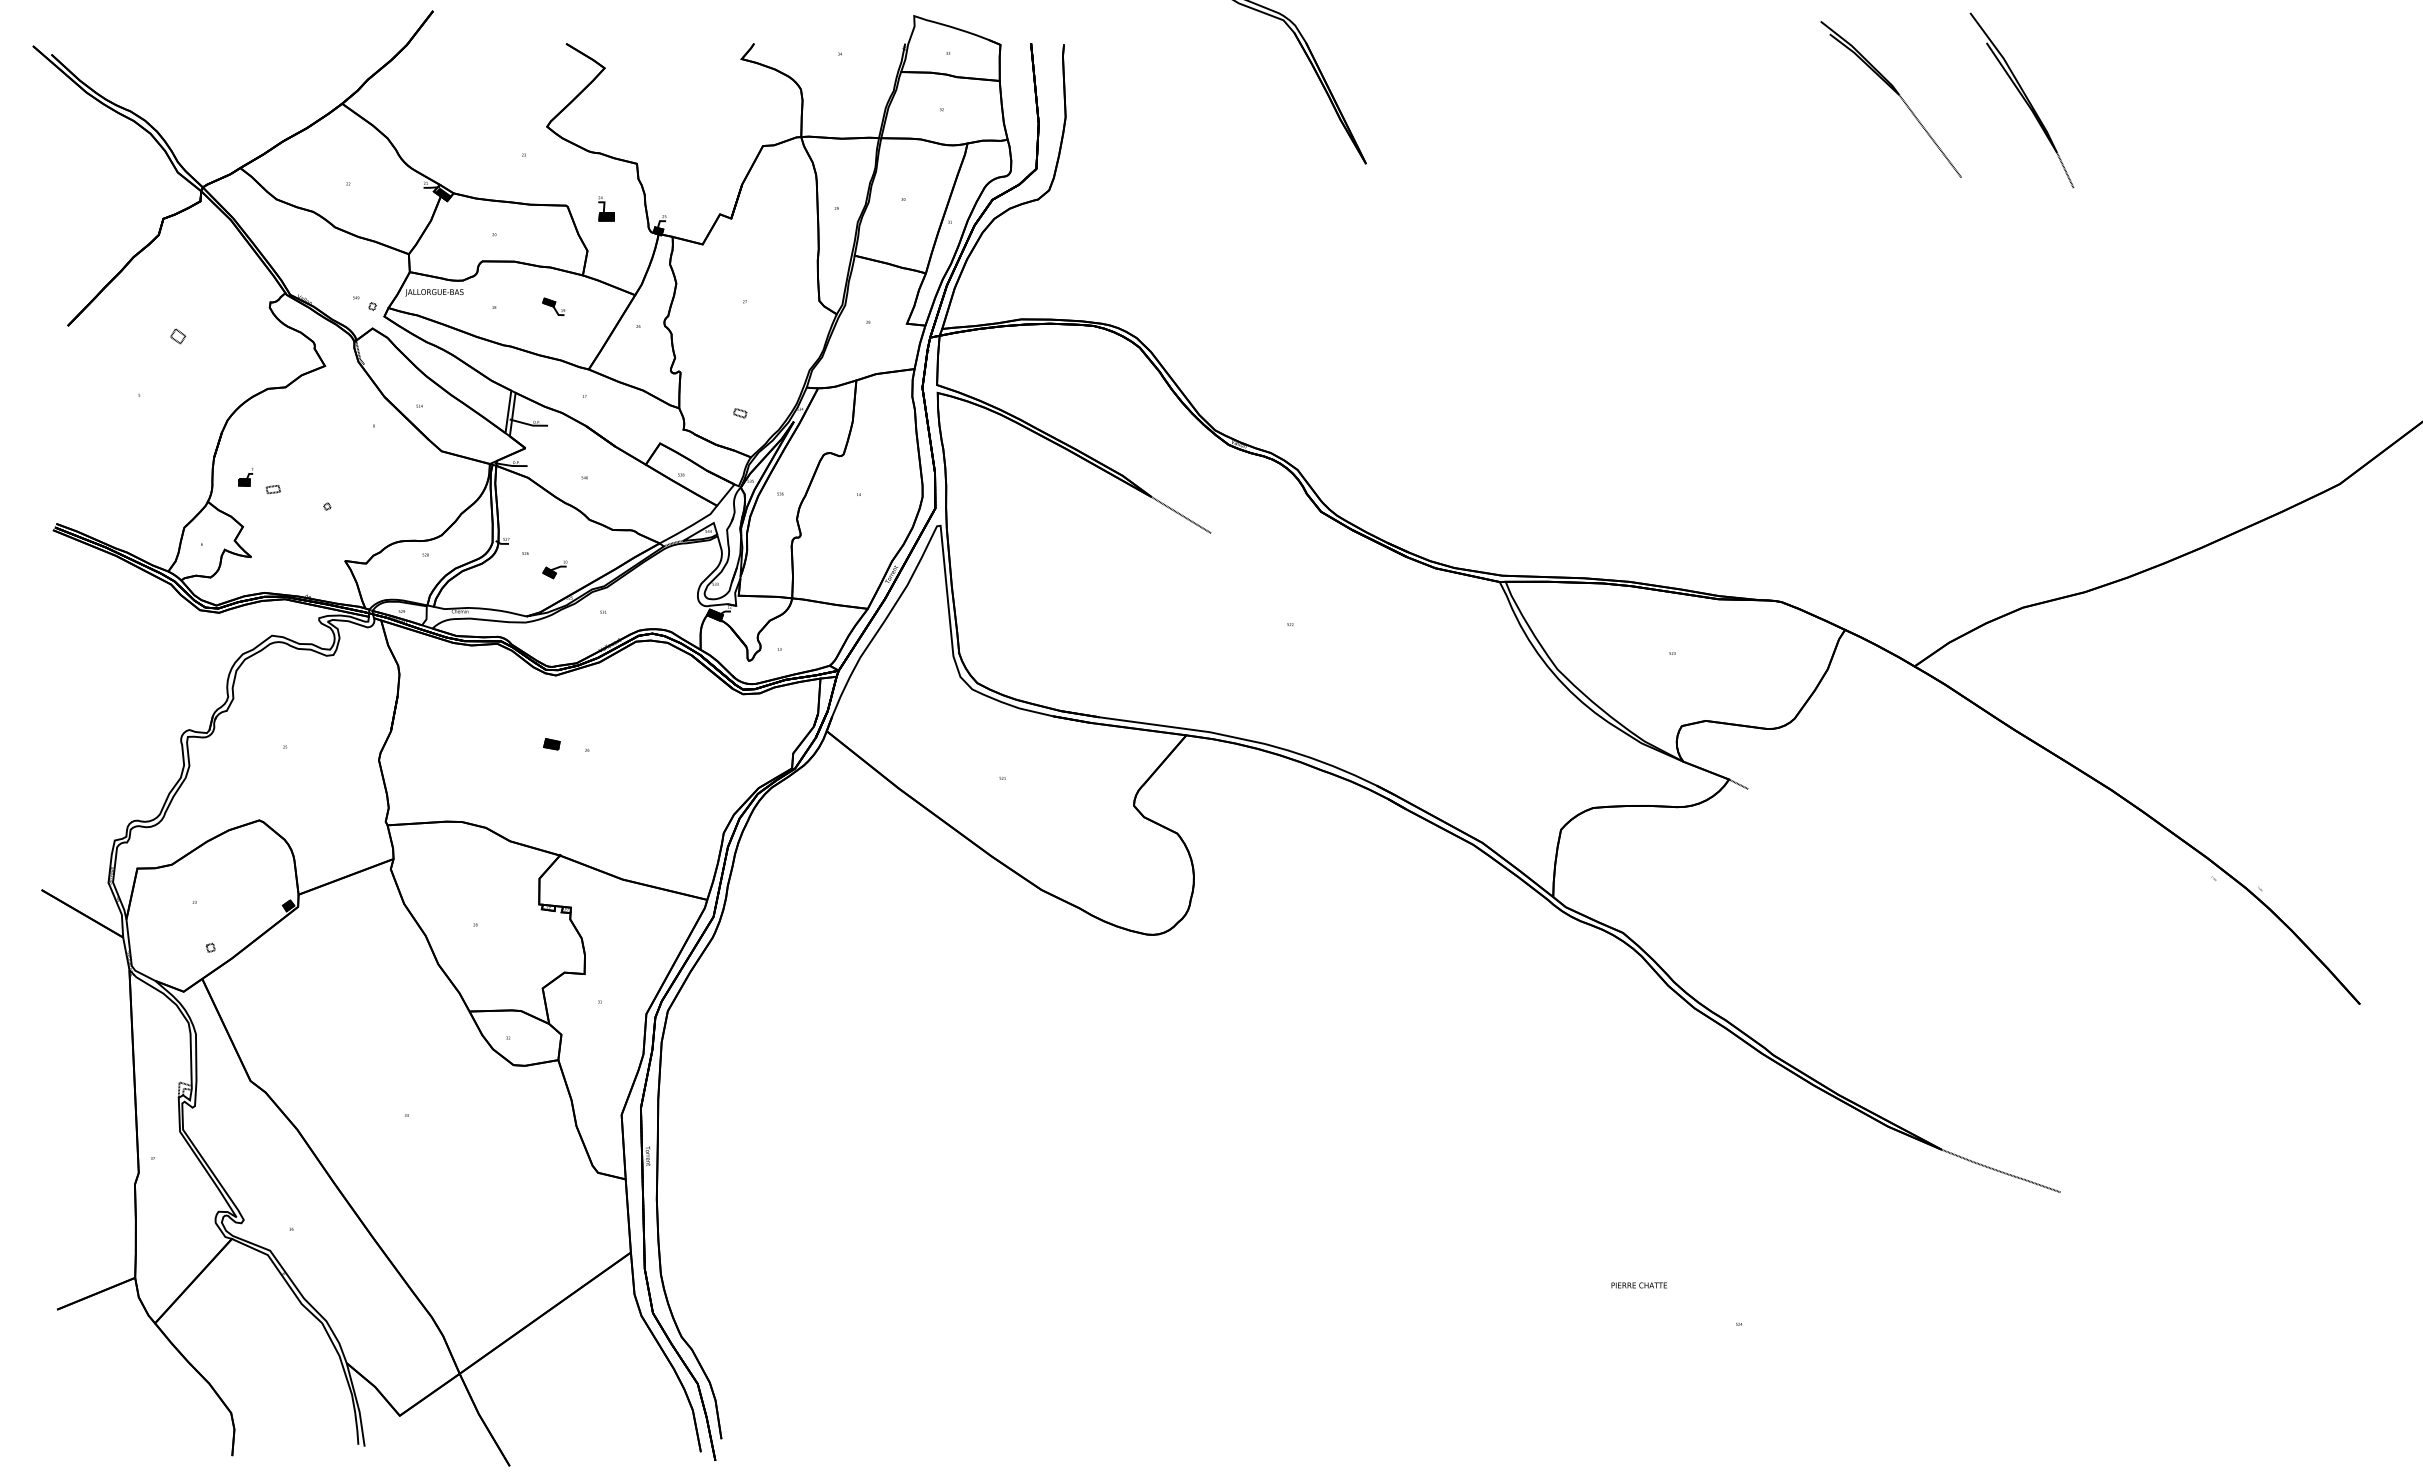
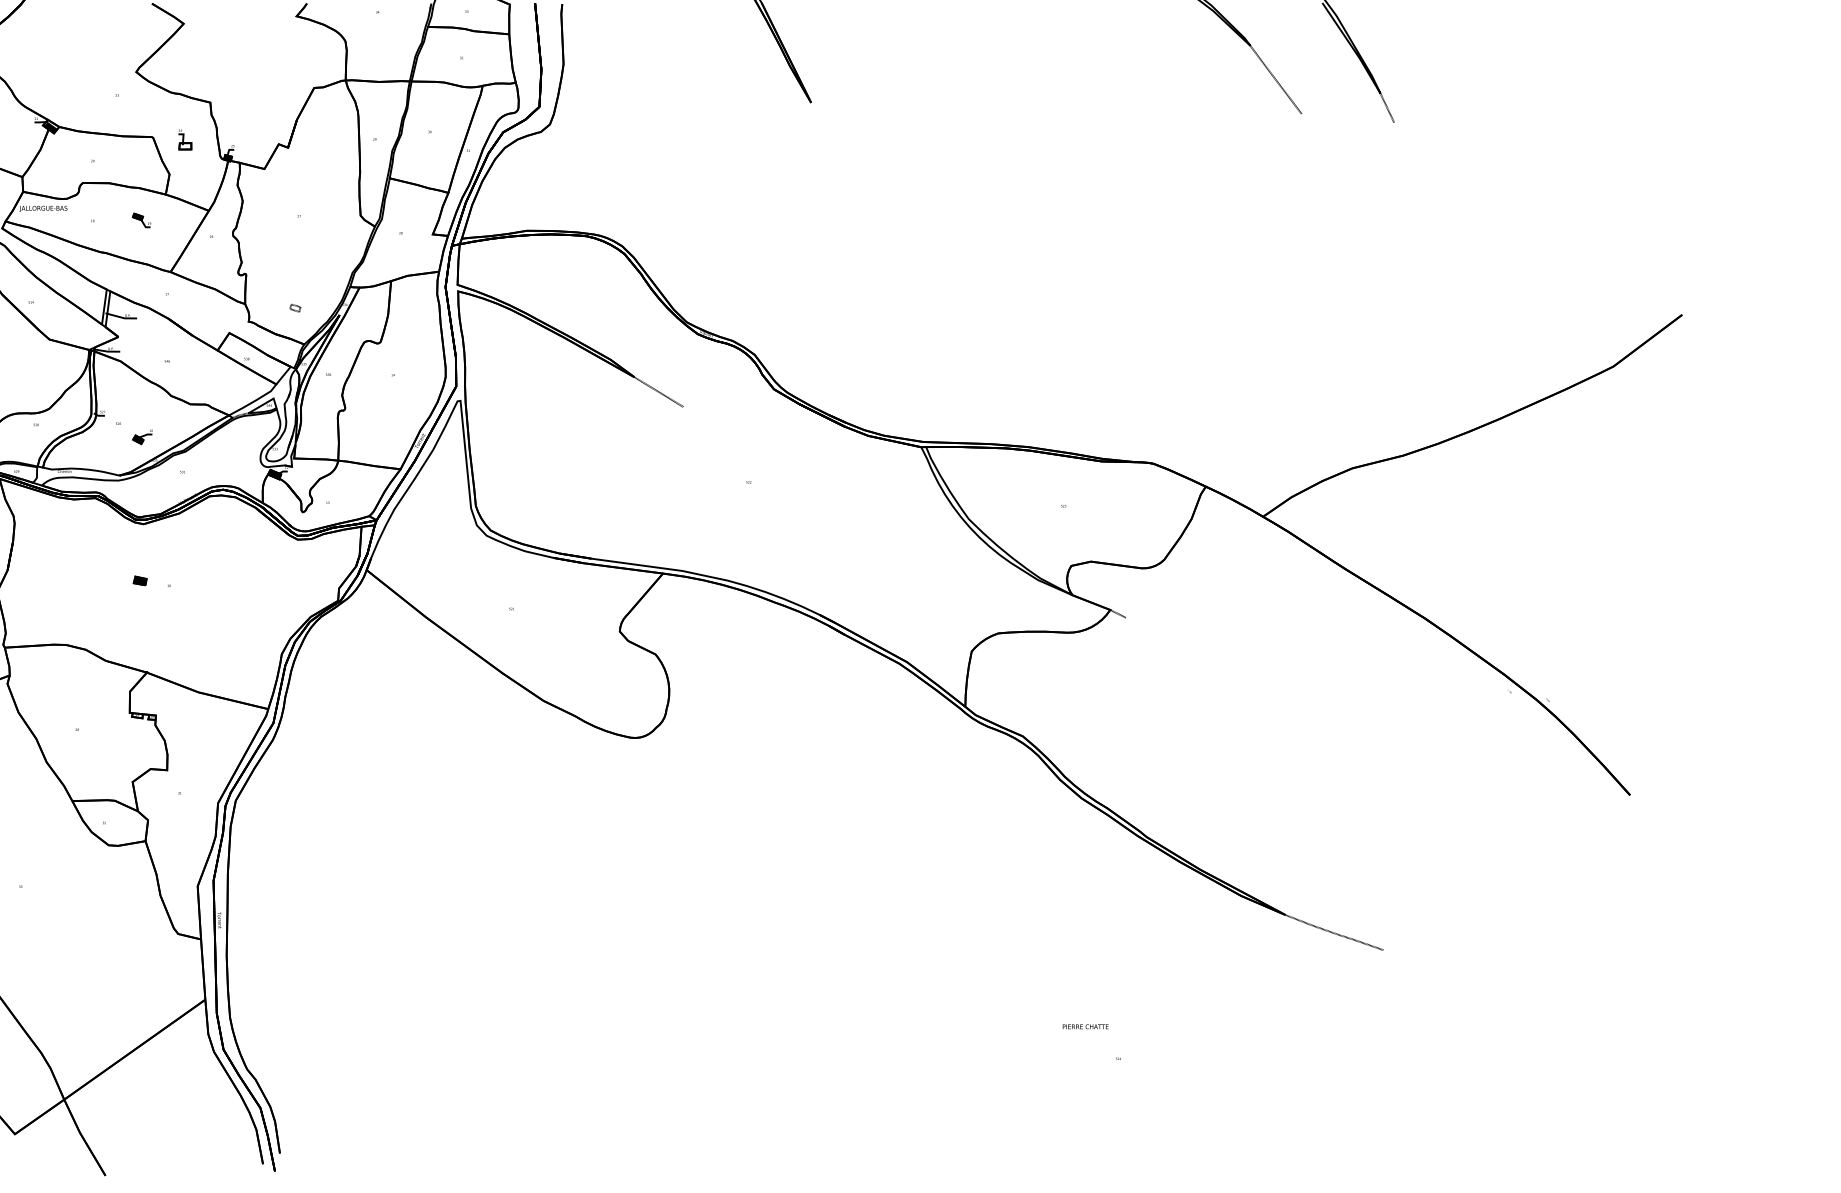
fill: (606, 216) -> (185, 146), removed
text: (1638, 1285) -> (1085, 1026), moved

